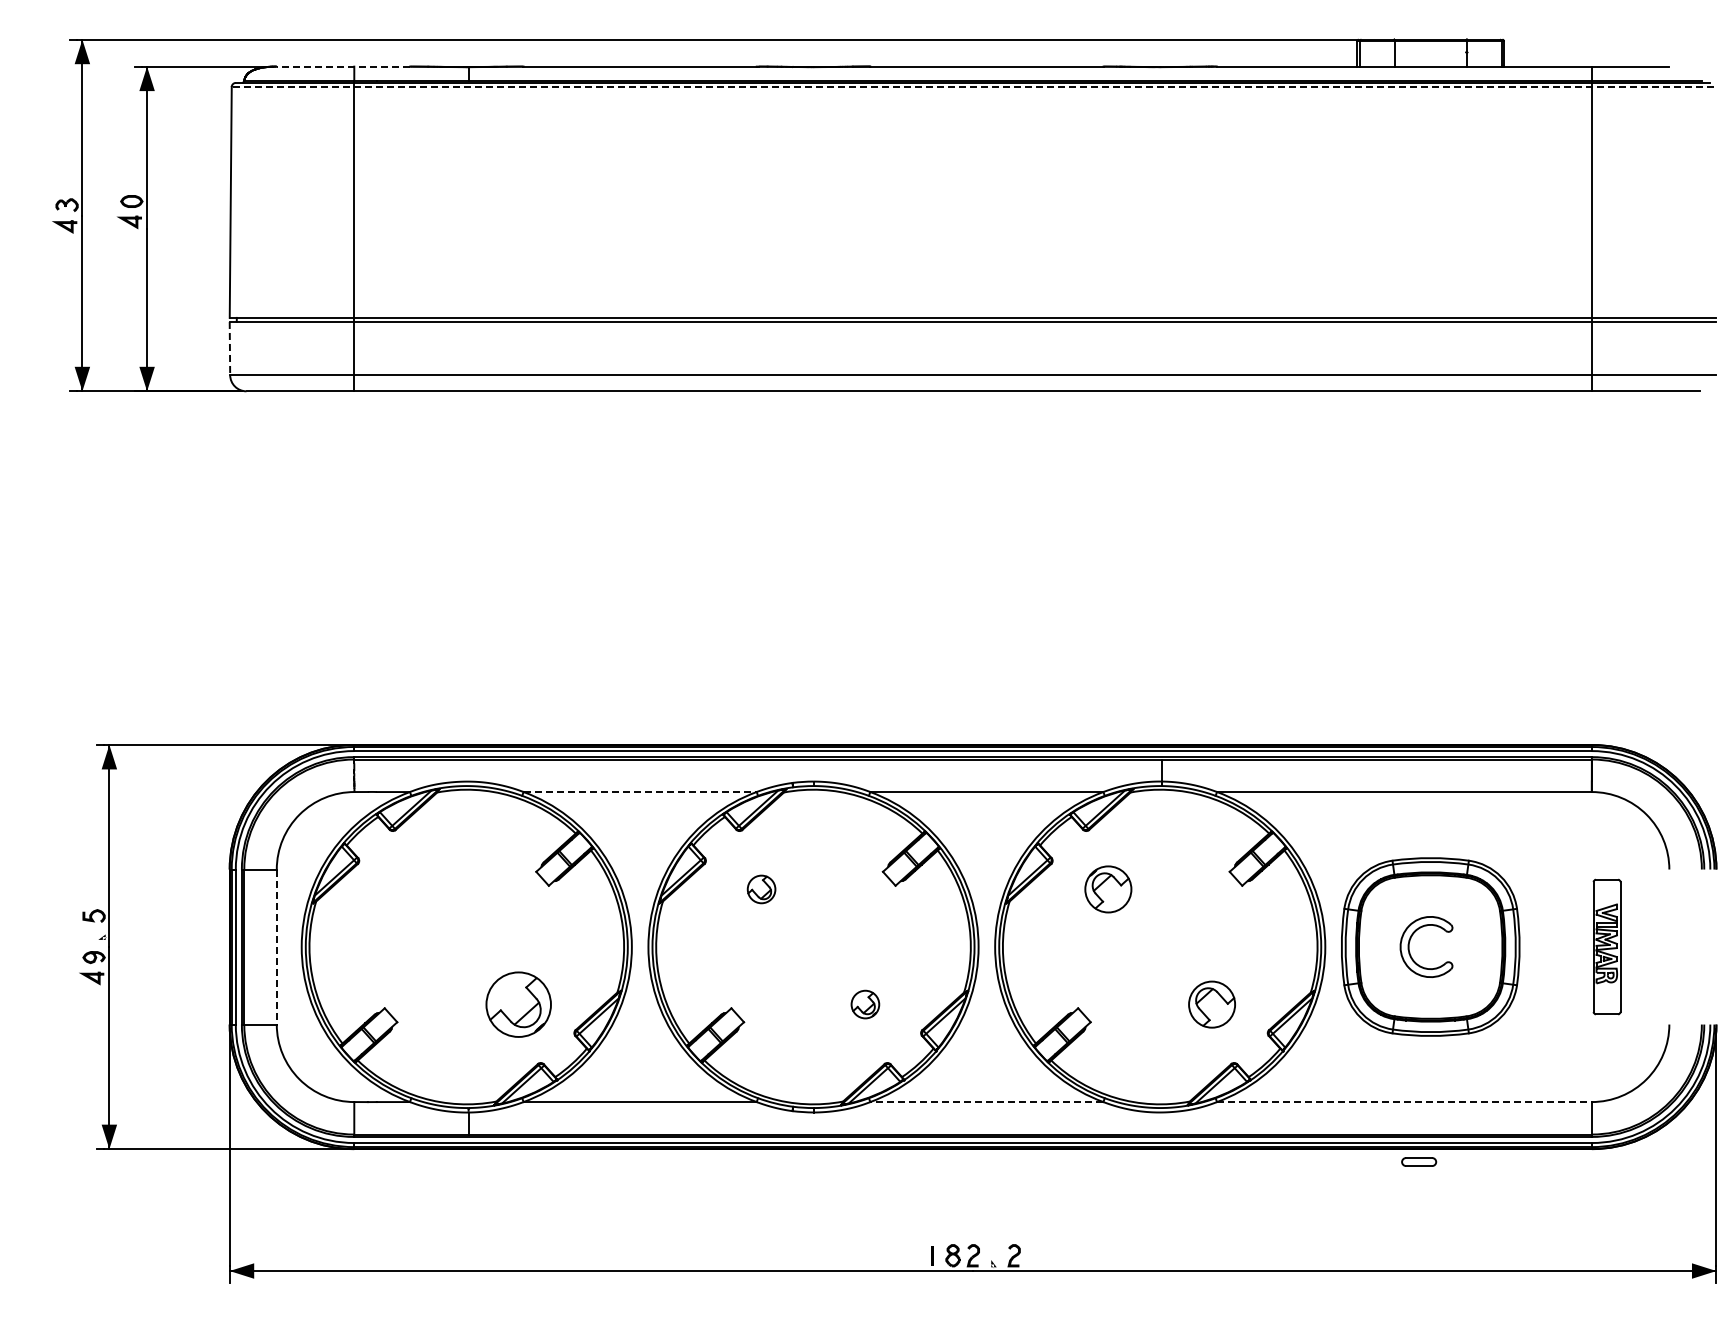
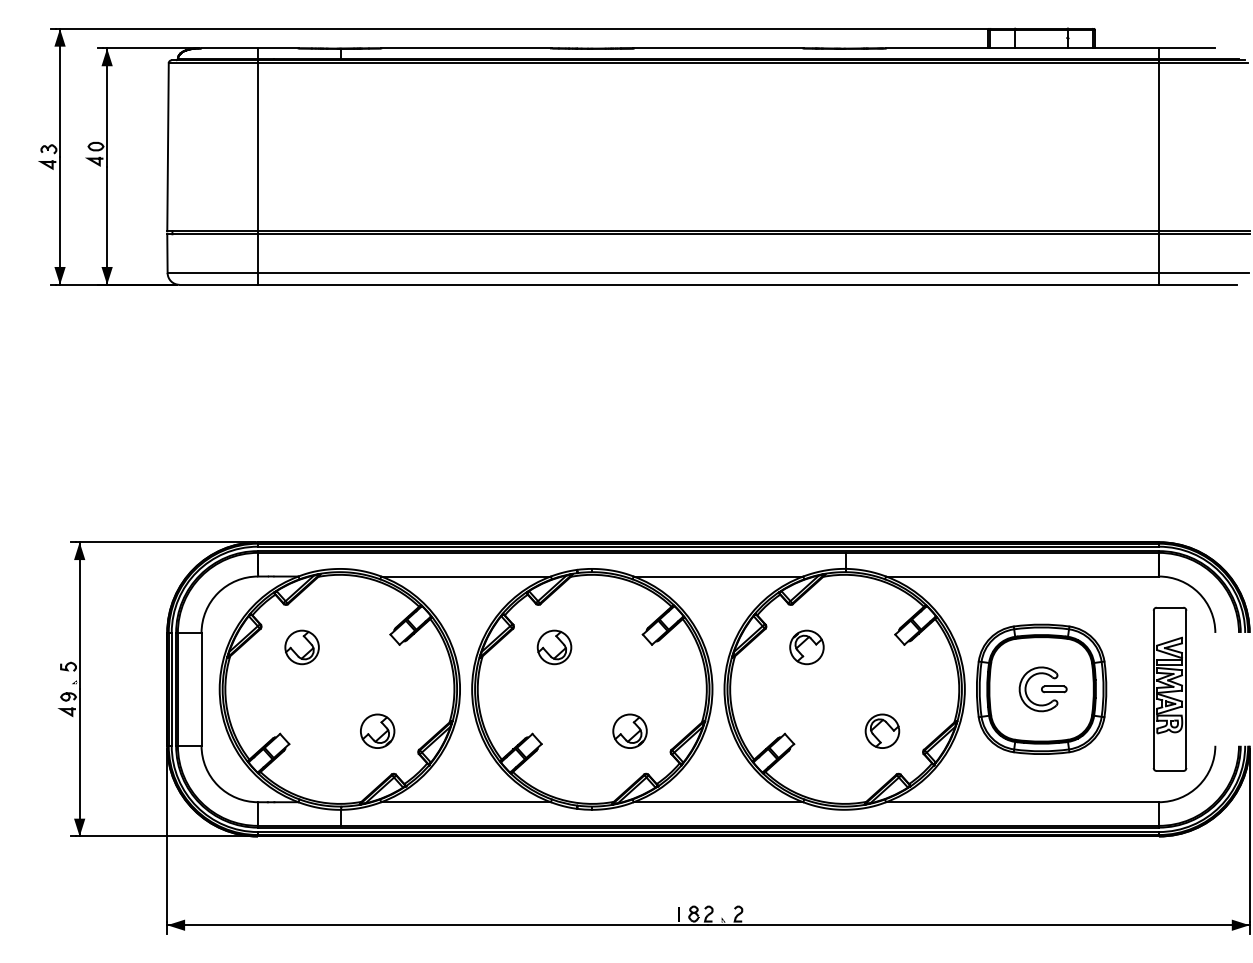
line: (343, 66) -> (250, 48), dashed -> solid
line: (972, 87) -> (708, 63), dashed -> solid
line: (229, 348) -> (167, 253), dashed -> solid
line: (640, 792) -> (466, 576), dashed -> solid
part: (414, 889) -> (301, 647), added
part: (761, 889) -> (554, 647), size x1.67
part: (1606, 946) -> (1169, 688), size x1.67
line: (276, 947) -> (201, 689), dashed -> solid
part: (518, 1004) -> (377, 731), size x0.71
part: (865, 1004) -> (630, 731), size x1.67
line: (986, 1102) -> (718, 802), dashed -> solid
line: (1404, 1102) -> (1022, 802), dashed -> solid
part: (1419, 1161) -> (1054, 688), moved

